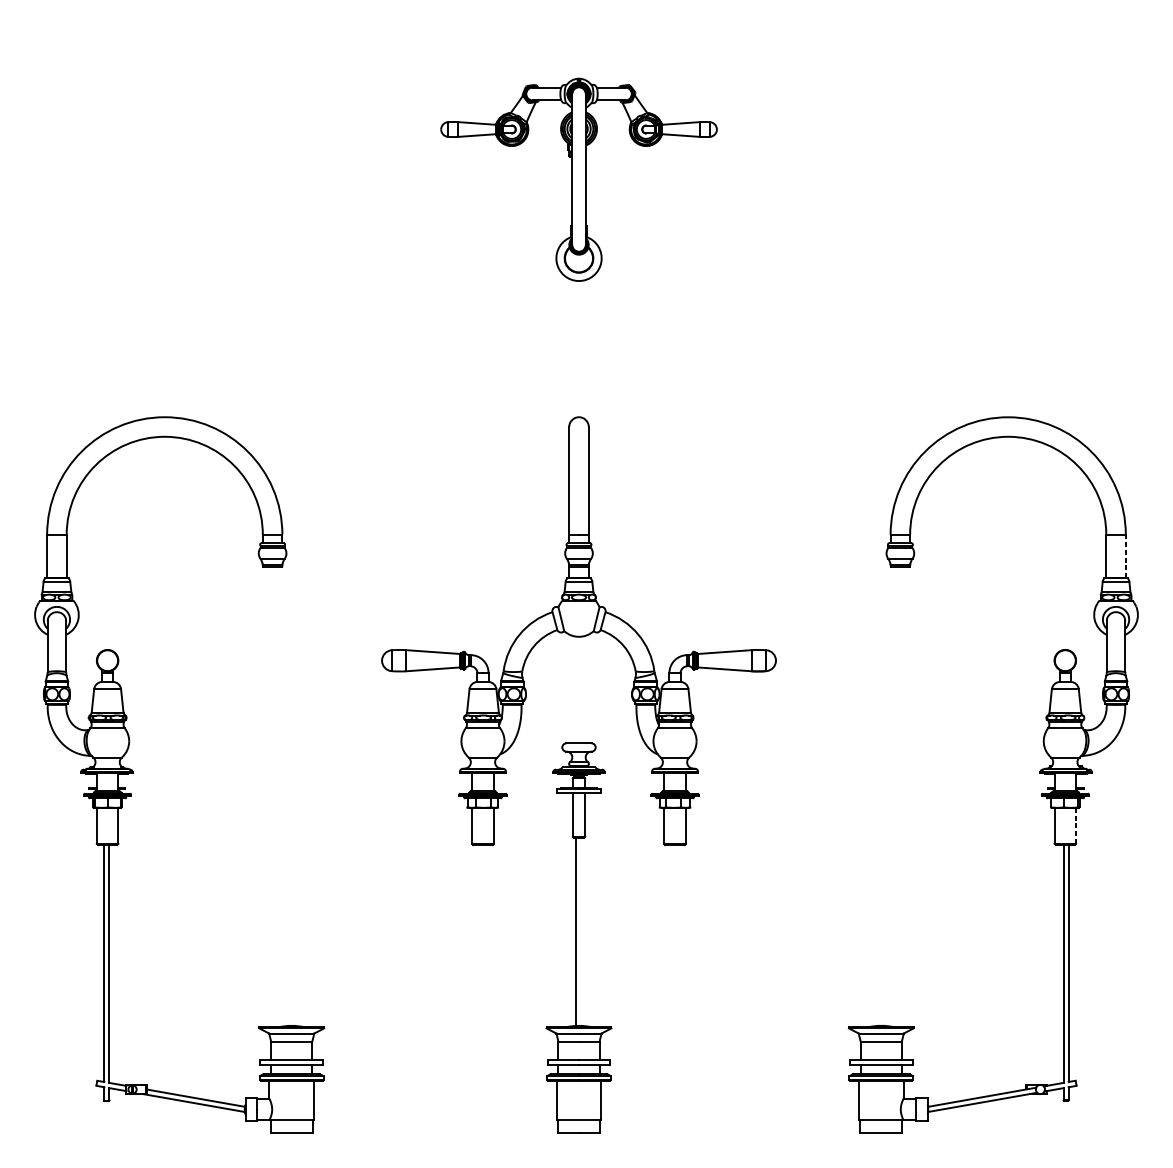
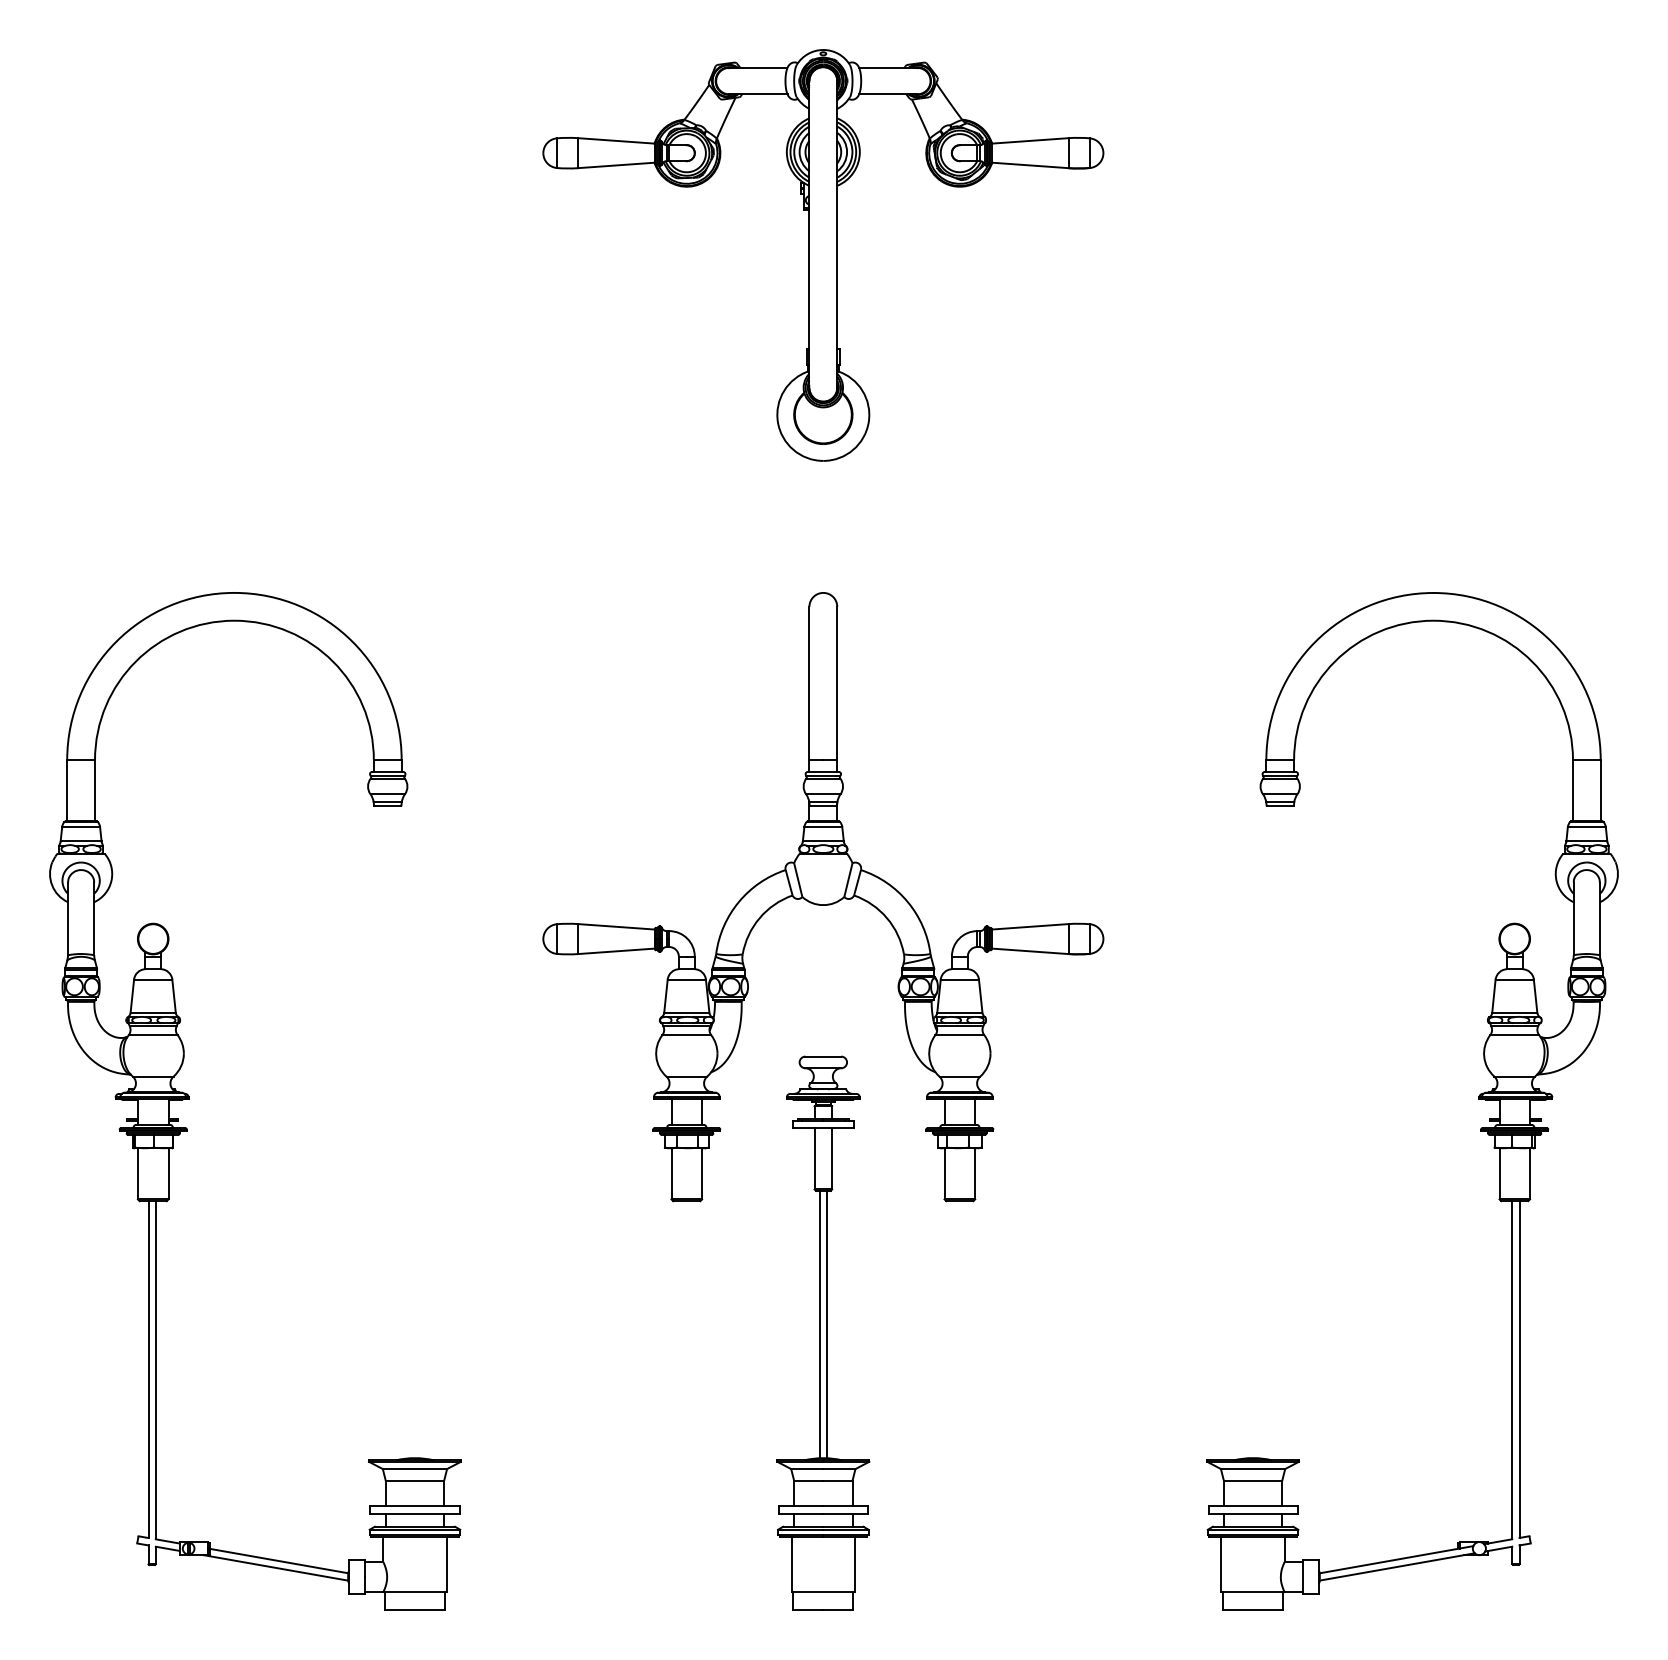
part: (579, 179) -> (823, 255), size x1.43
line: (1125, 556) -> (1600, 790), dashed -> solid
line: (1076, 825) -> (1530, 1173), dashed -> solid
line: (581, 931) -> (826, 1324), added

